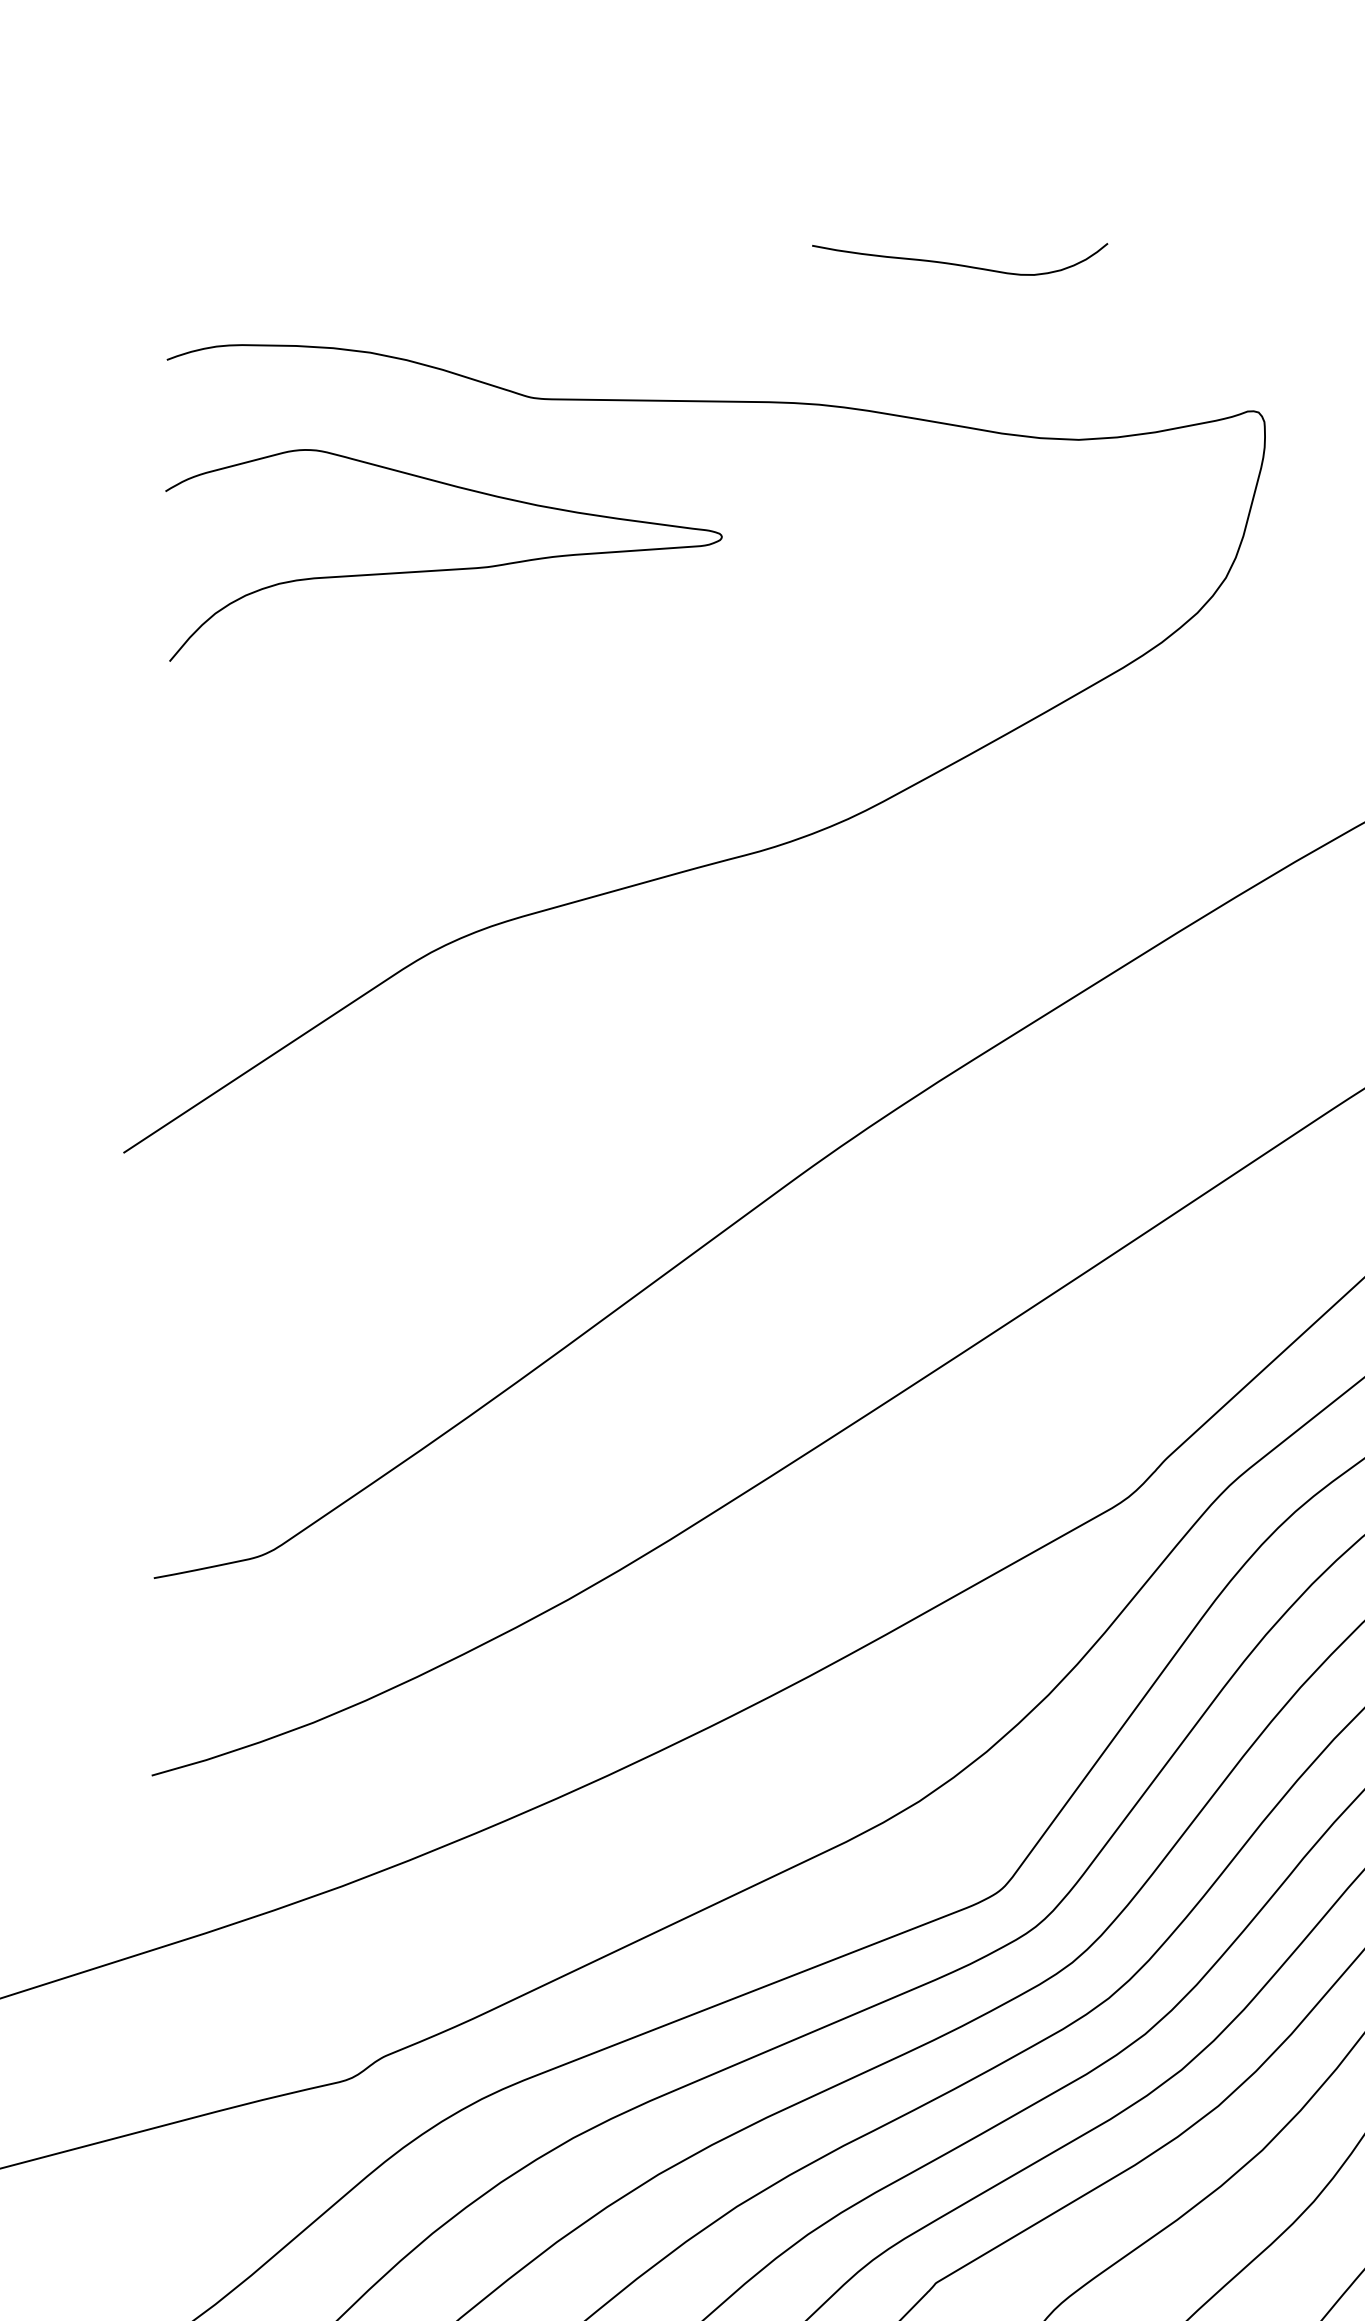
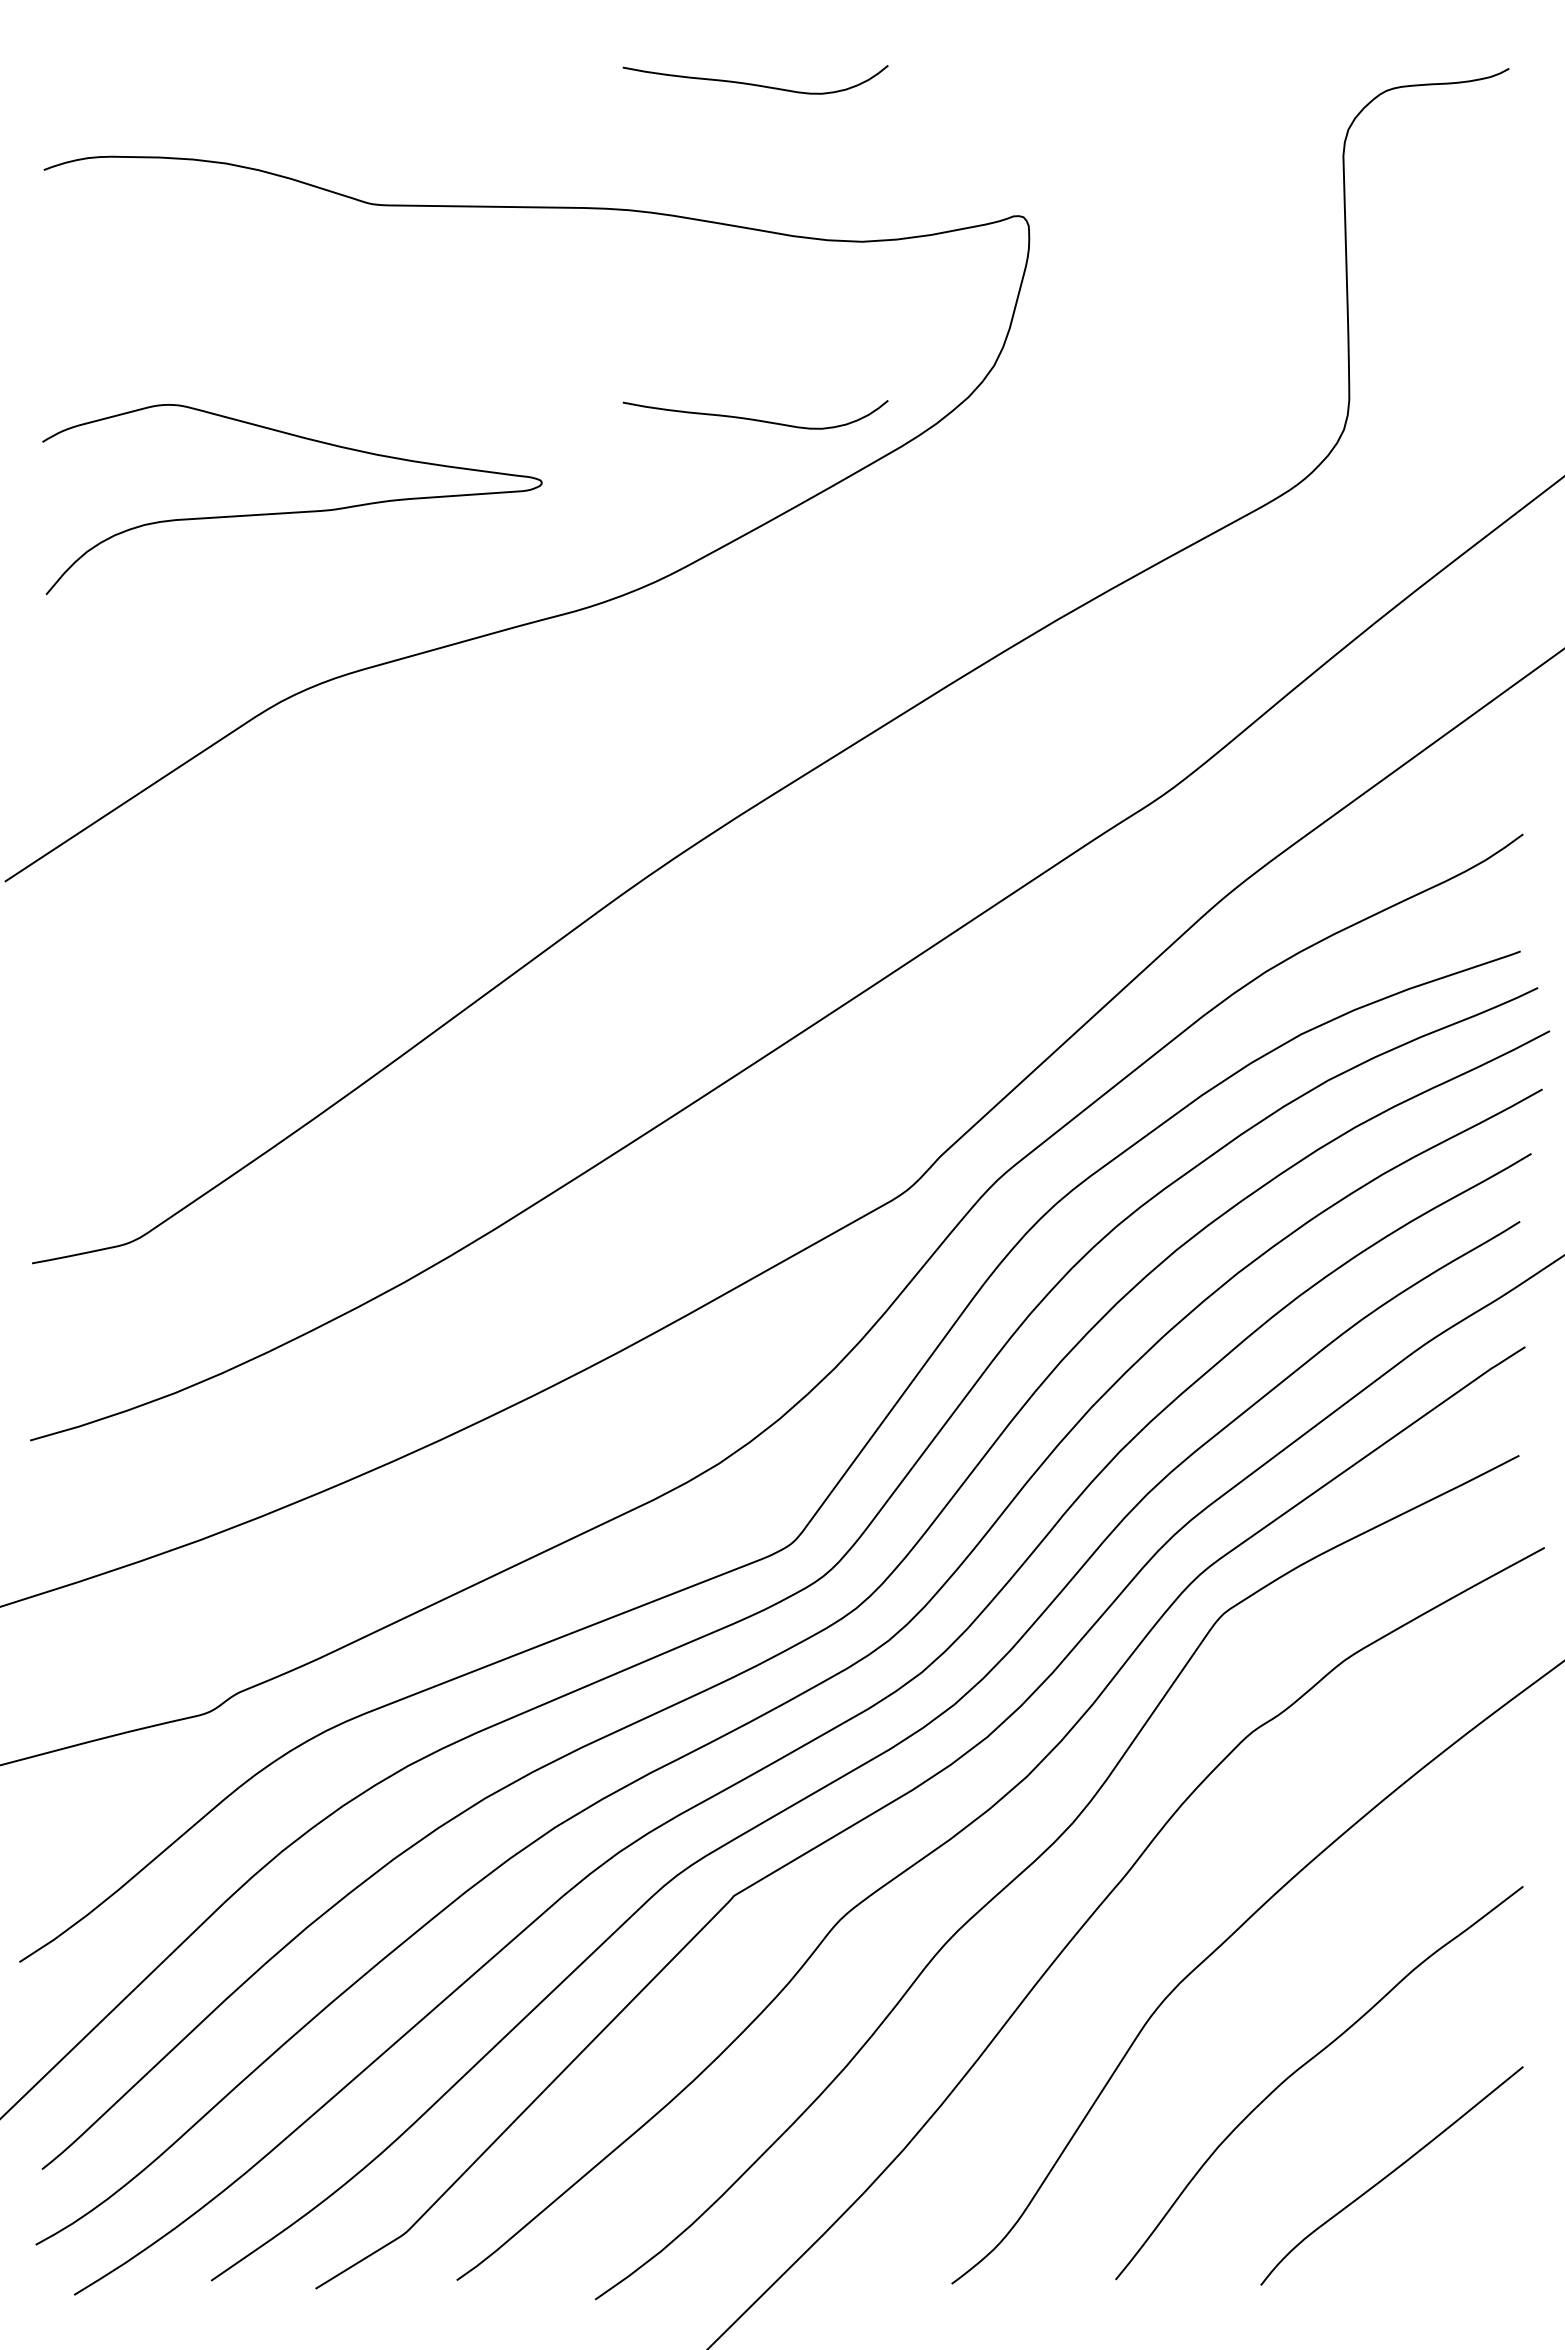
curve: (444, 568) -> (292, 511), moved
curve: (957, 636) -> (753, 418), added

